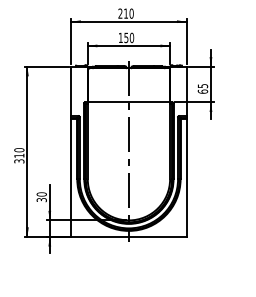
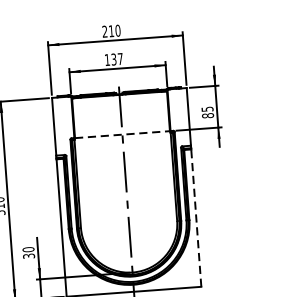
text: (129, 37) -> (117, 58), 150 -> 137
text: (202, 91) -> (207, 115), 65 -> 85
line: (128, 102) -> (121, 134), solid -> dashed
line: (186, 178) -> (196, 218), solid -> dashed

